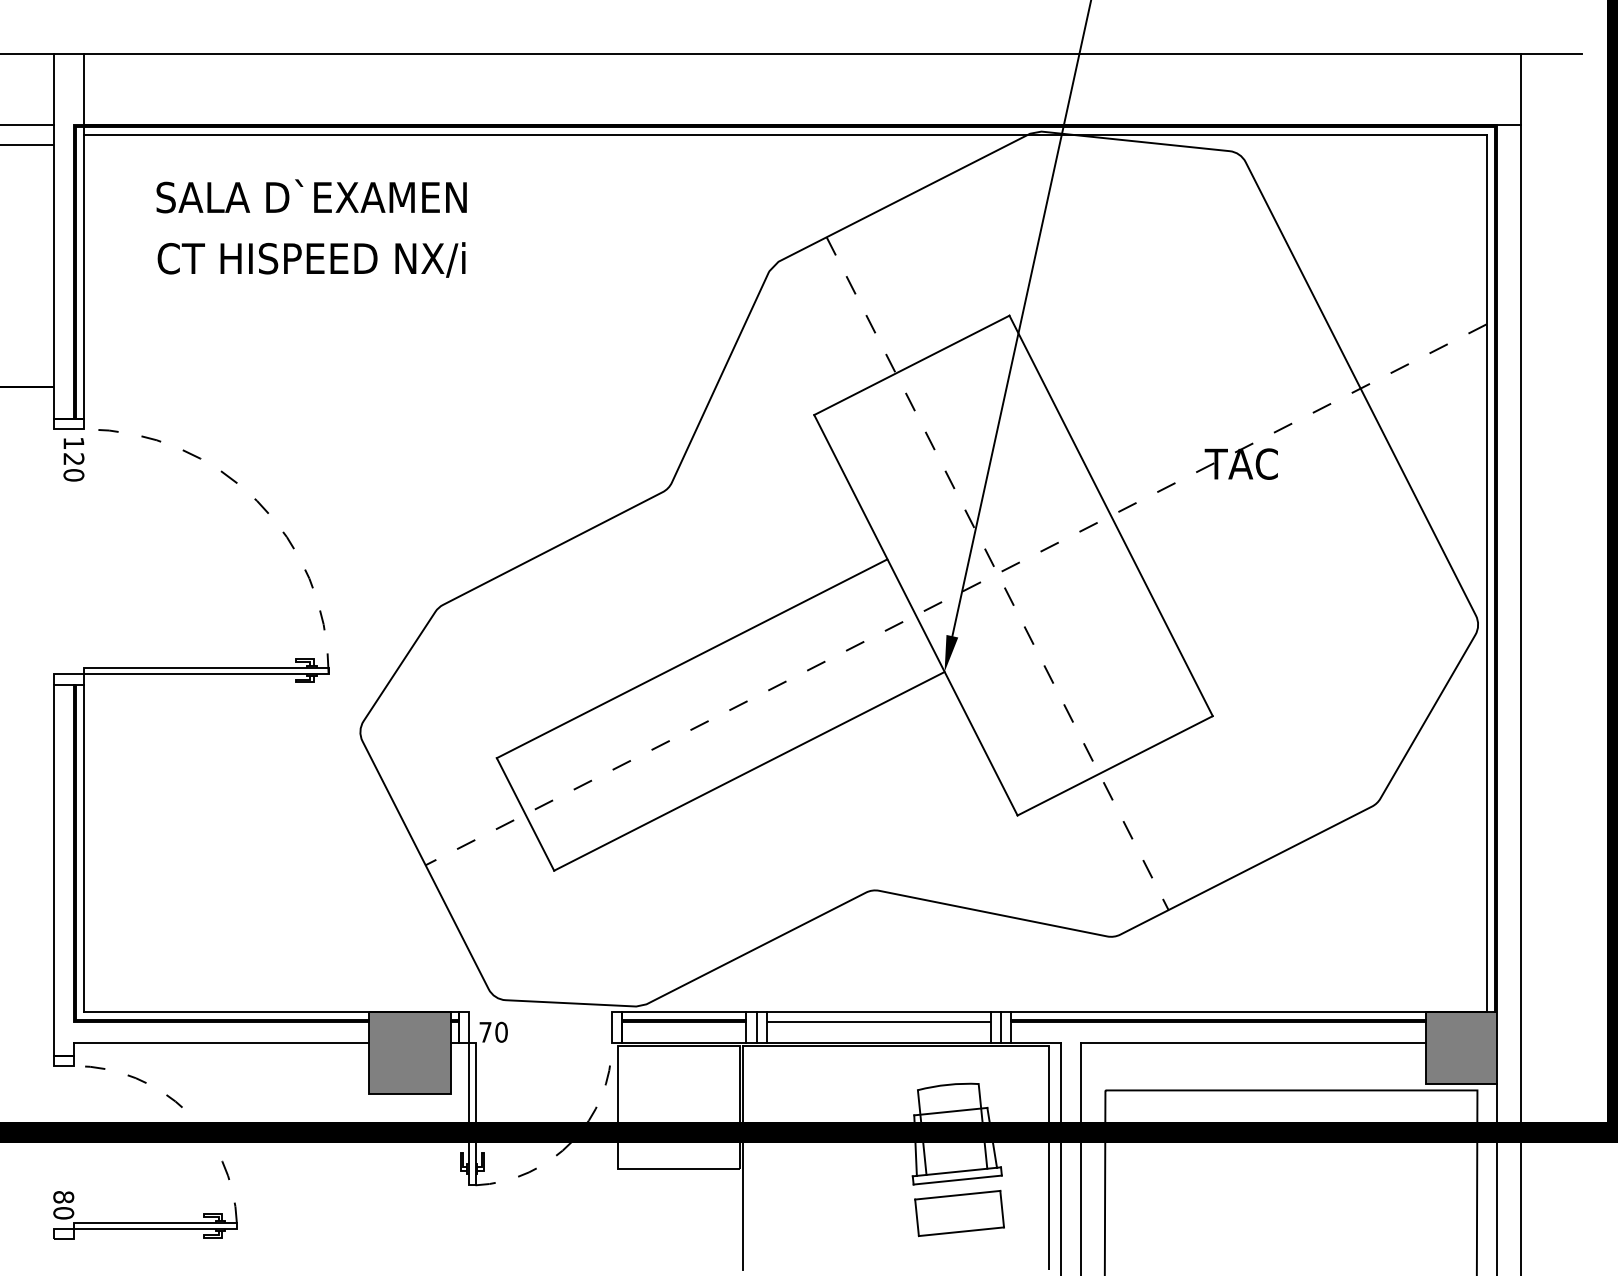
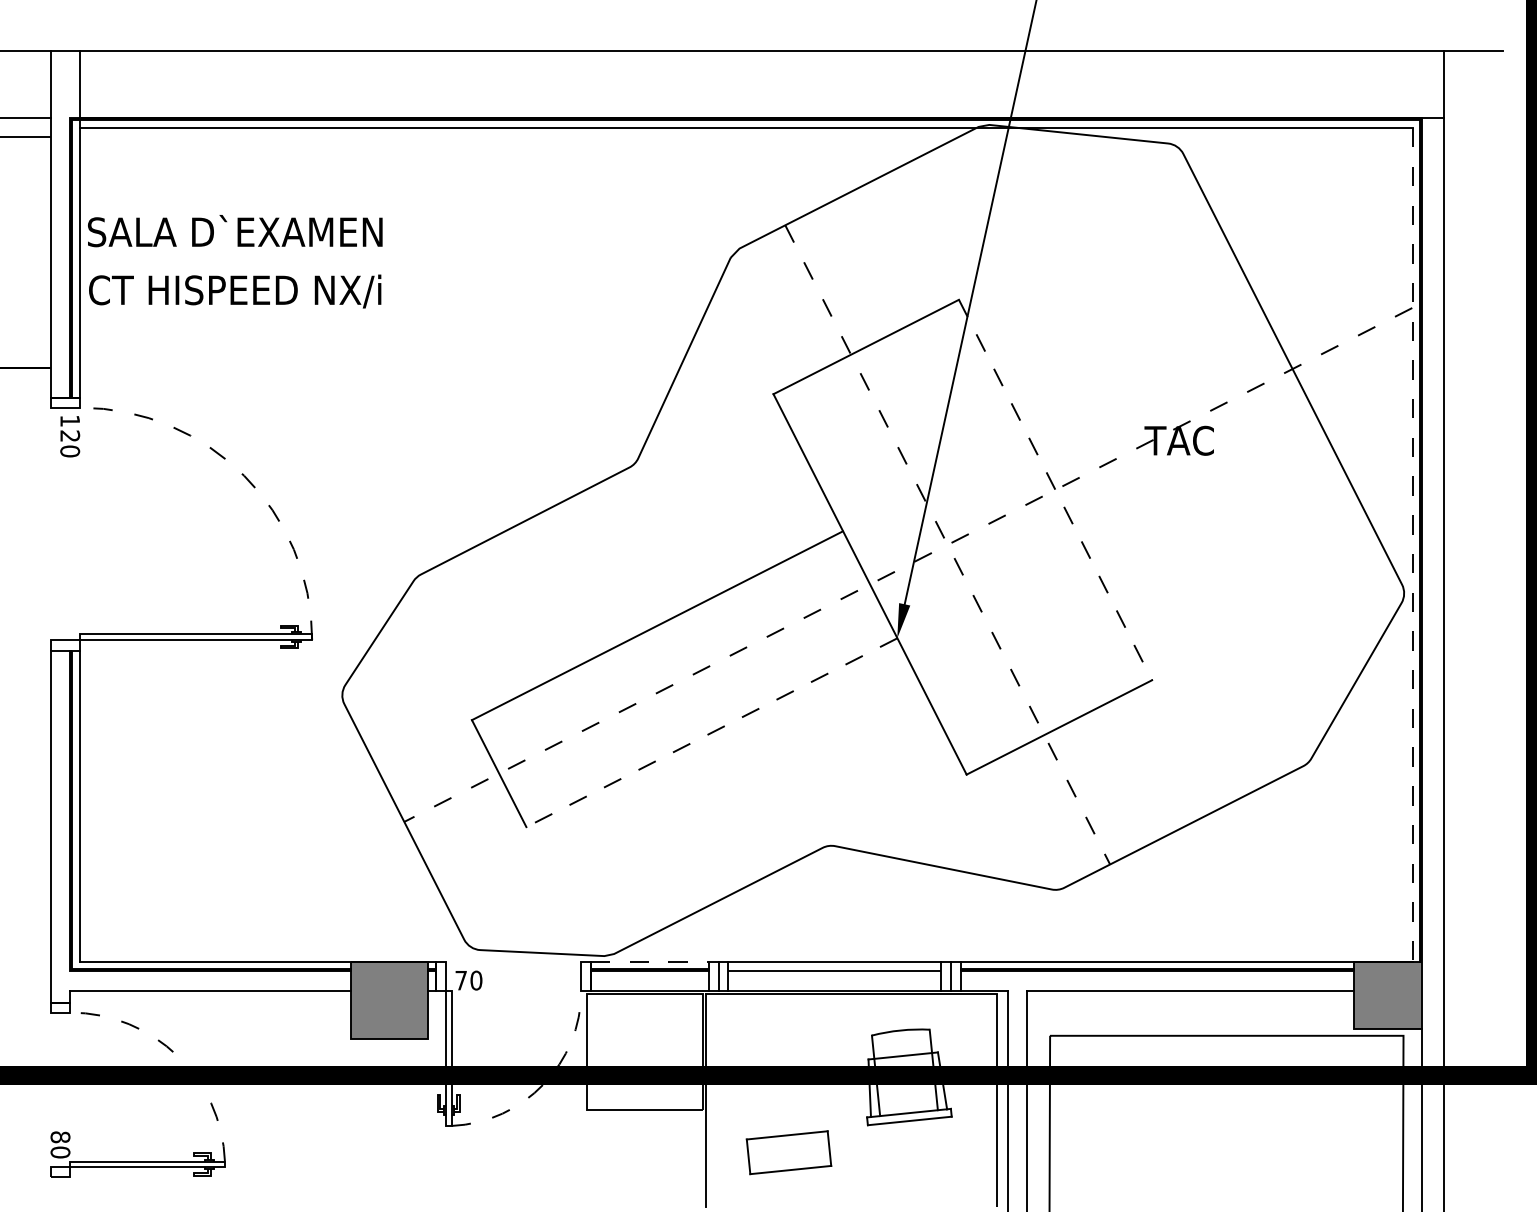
text: (311, 228) -> (235, 261), moved
line: (1111, 515) -> (1055, 489), solid -> dashed
line: (1486, 573) -> (1412, 544), solid -> dashed
line: (748, 771) -> (711, 732), solid -> dashed
line: (684, 1012) -> (650, 961), solid -> dashed
part: (959, 1212) -> (788, 1151), moved

